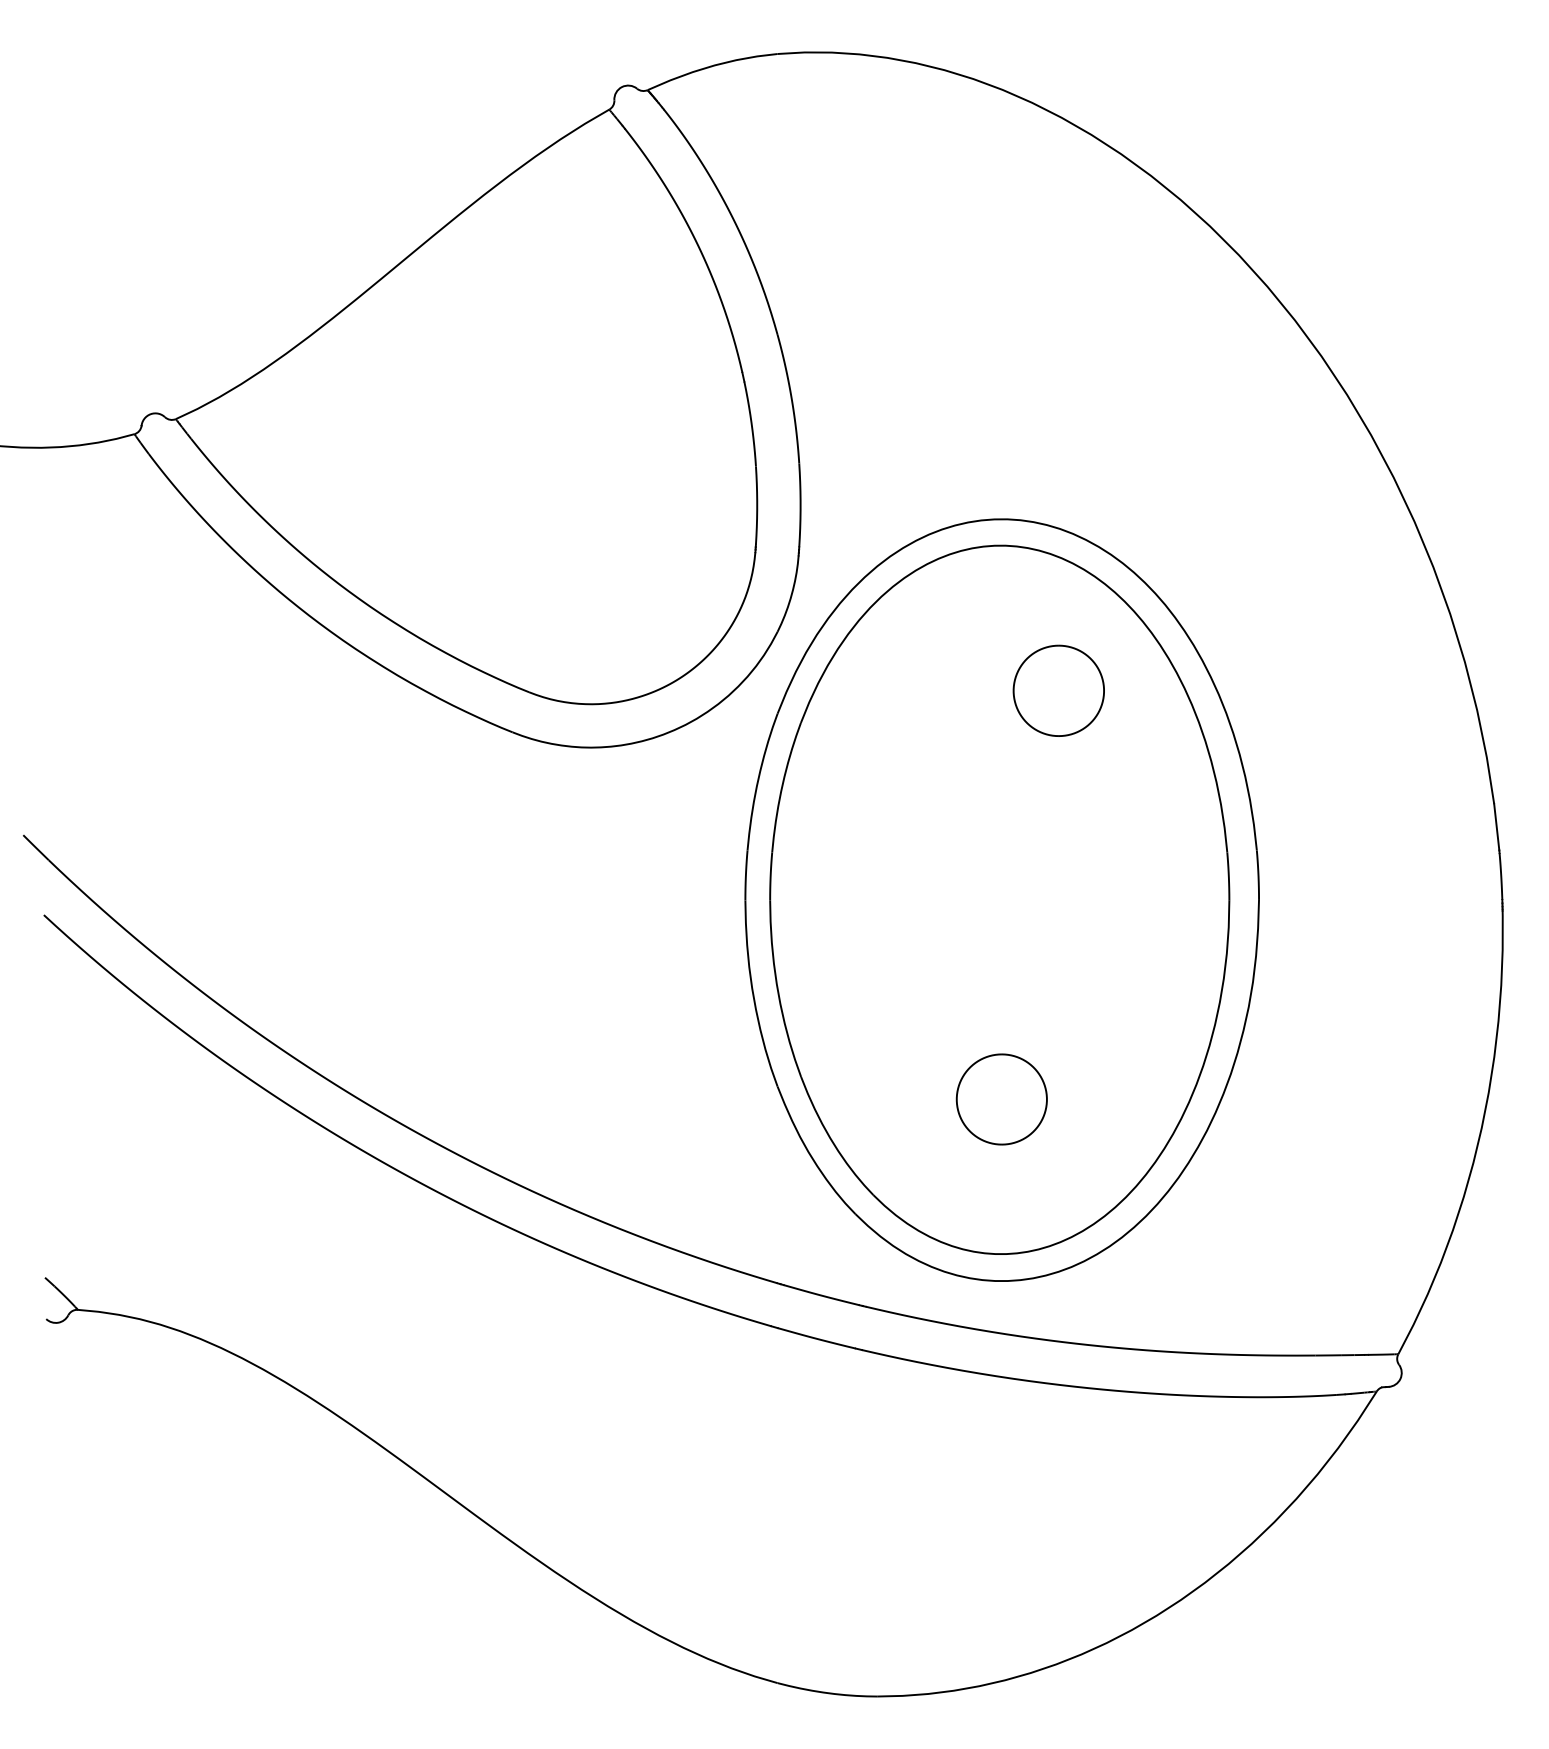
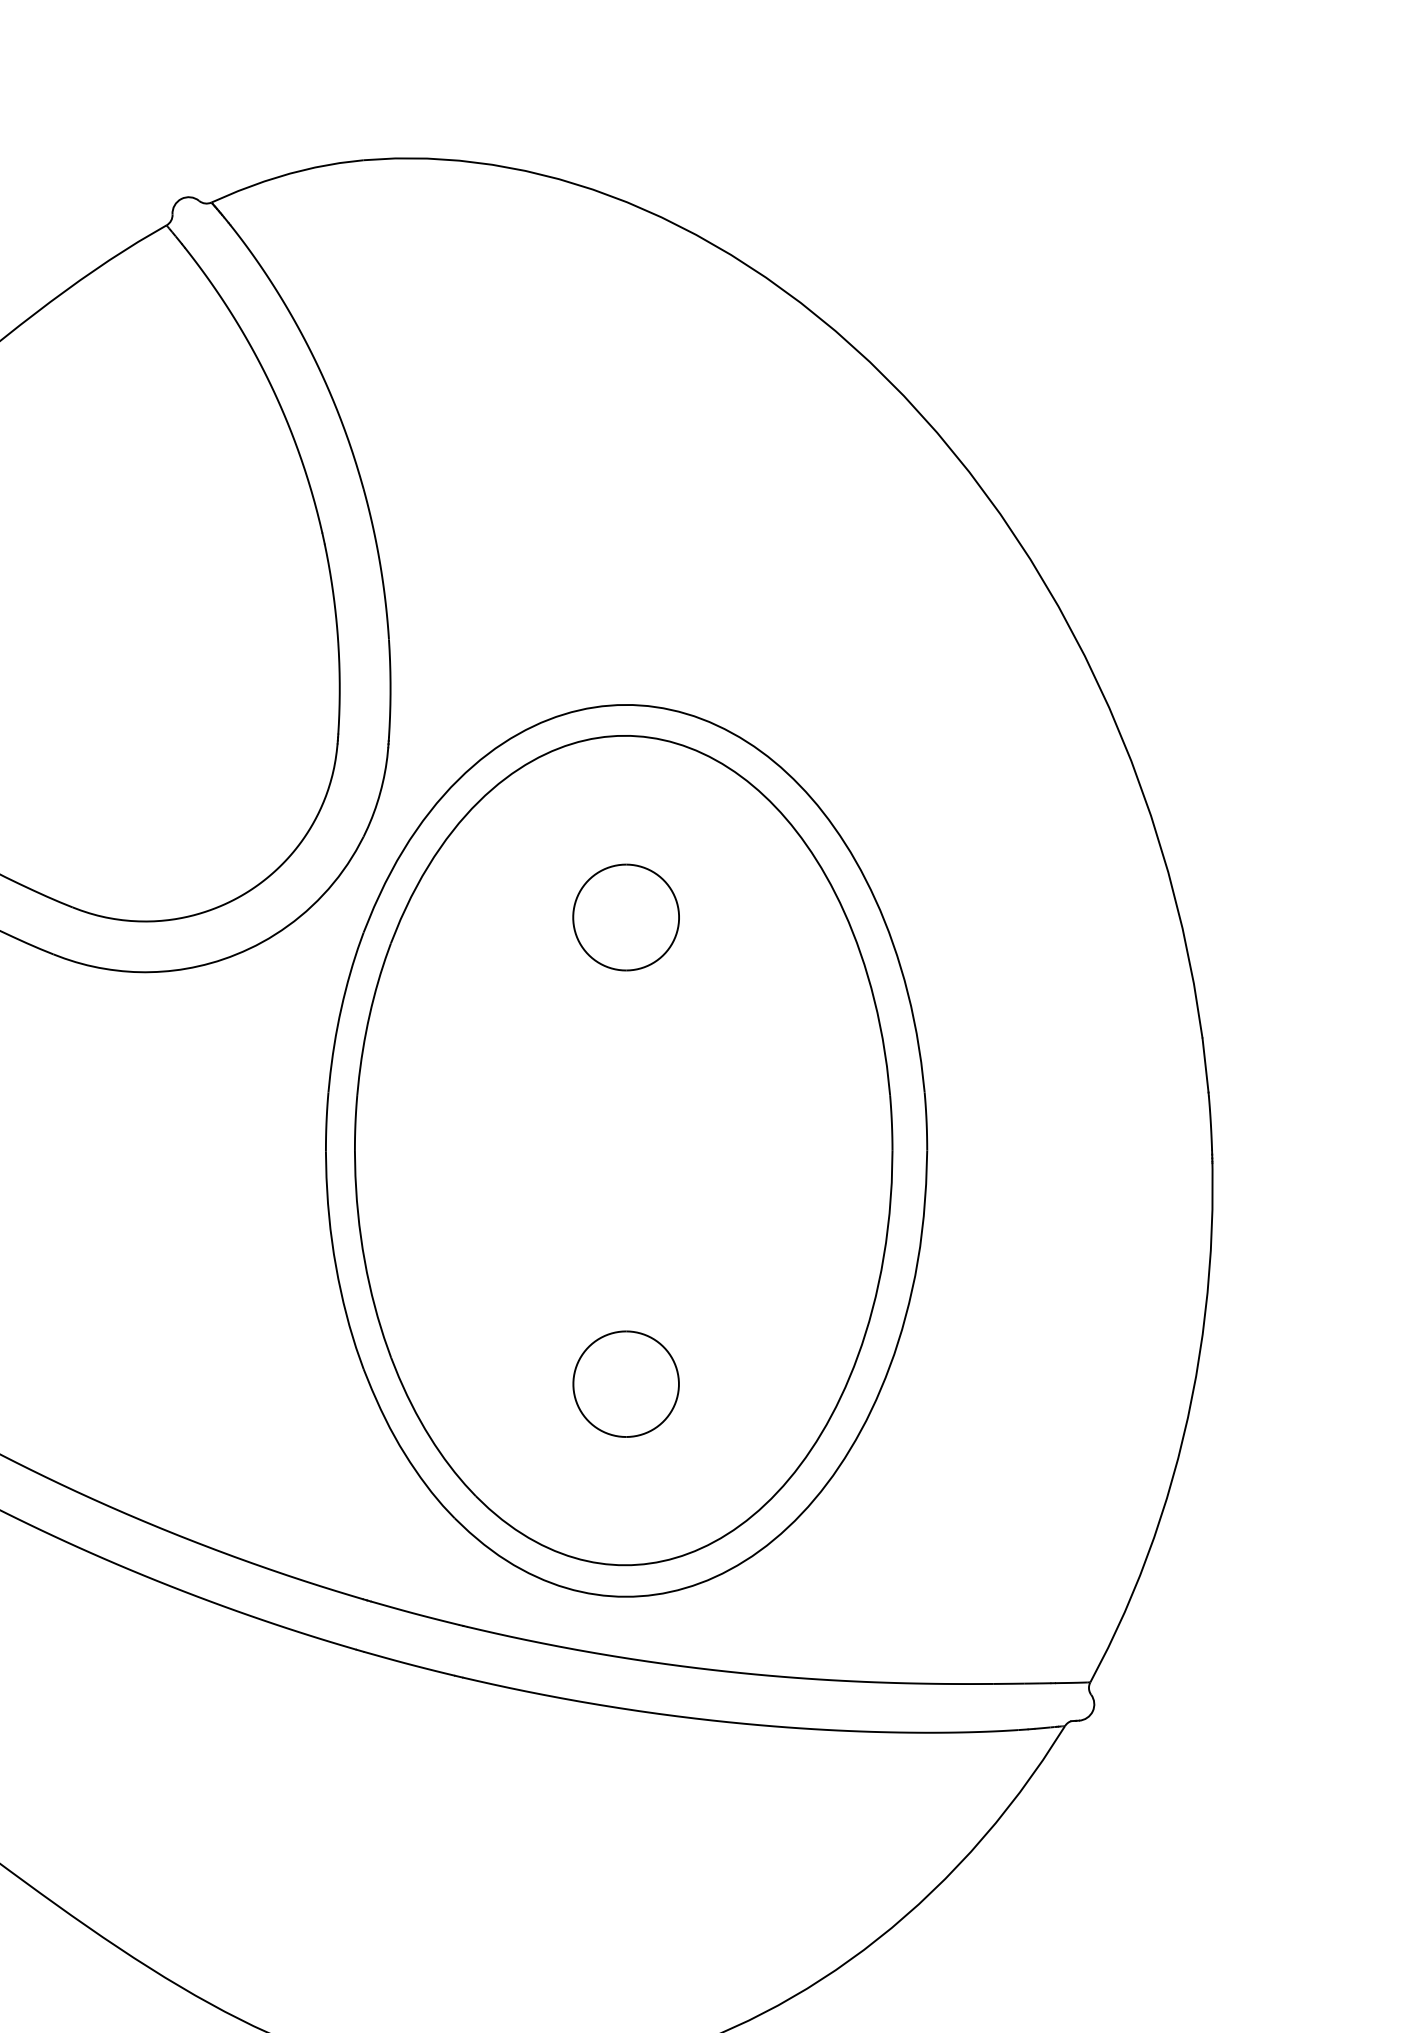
part: (1058, 690) -> (625, 917), moved

